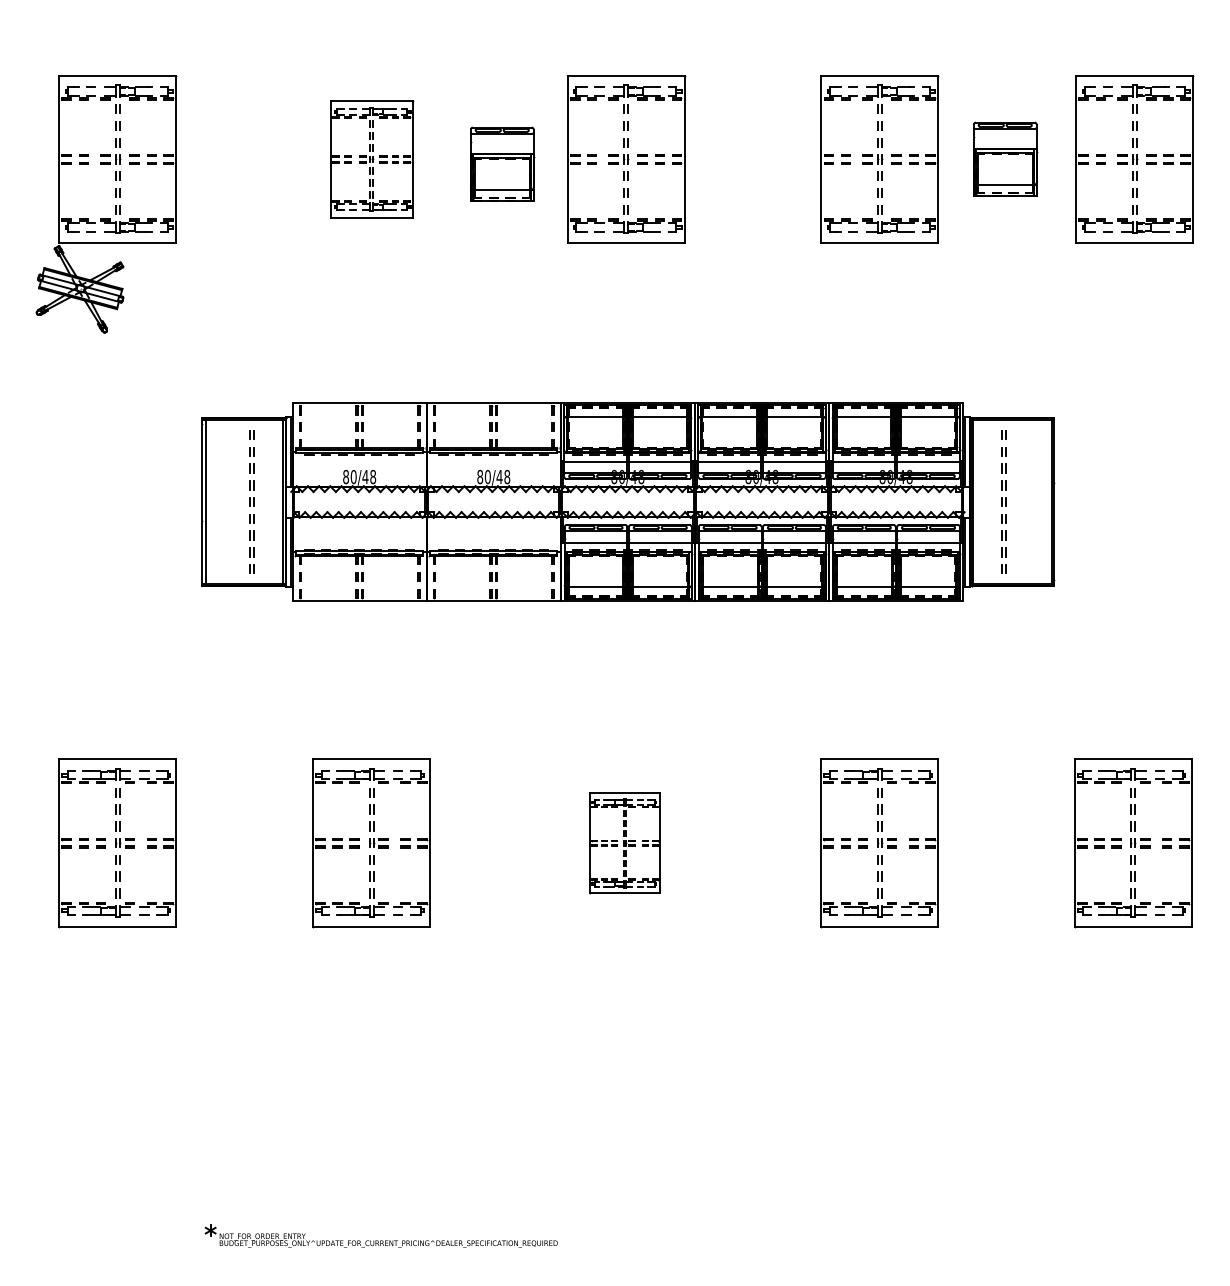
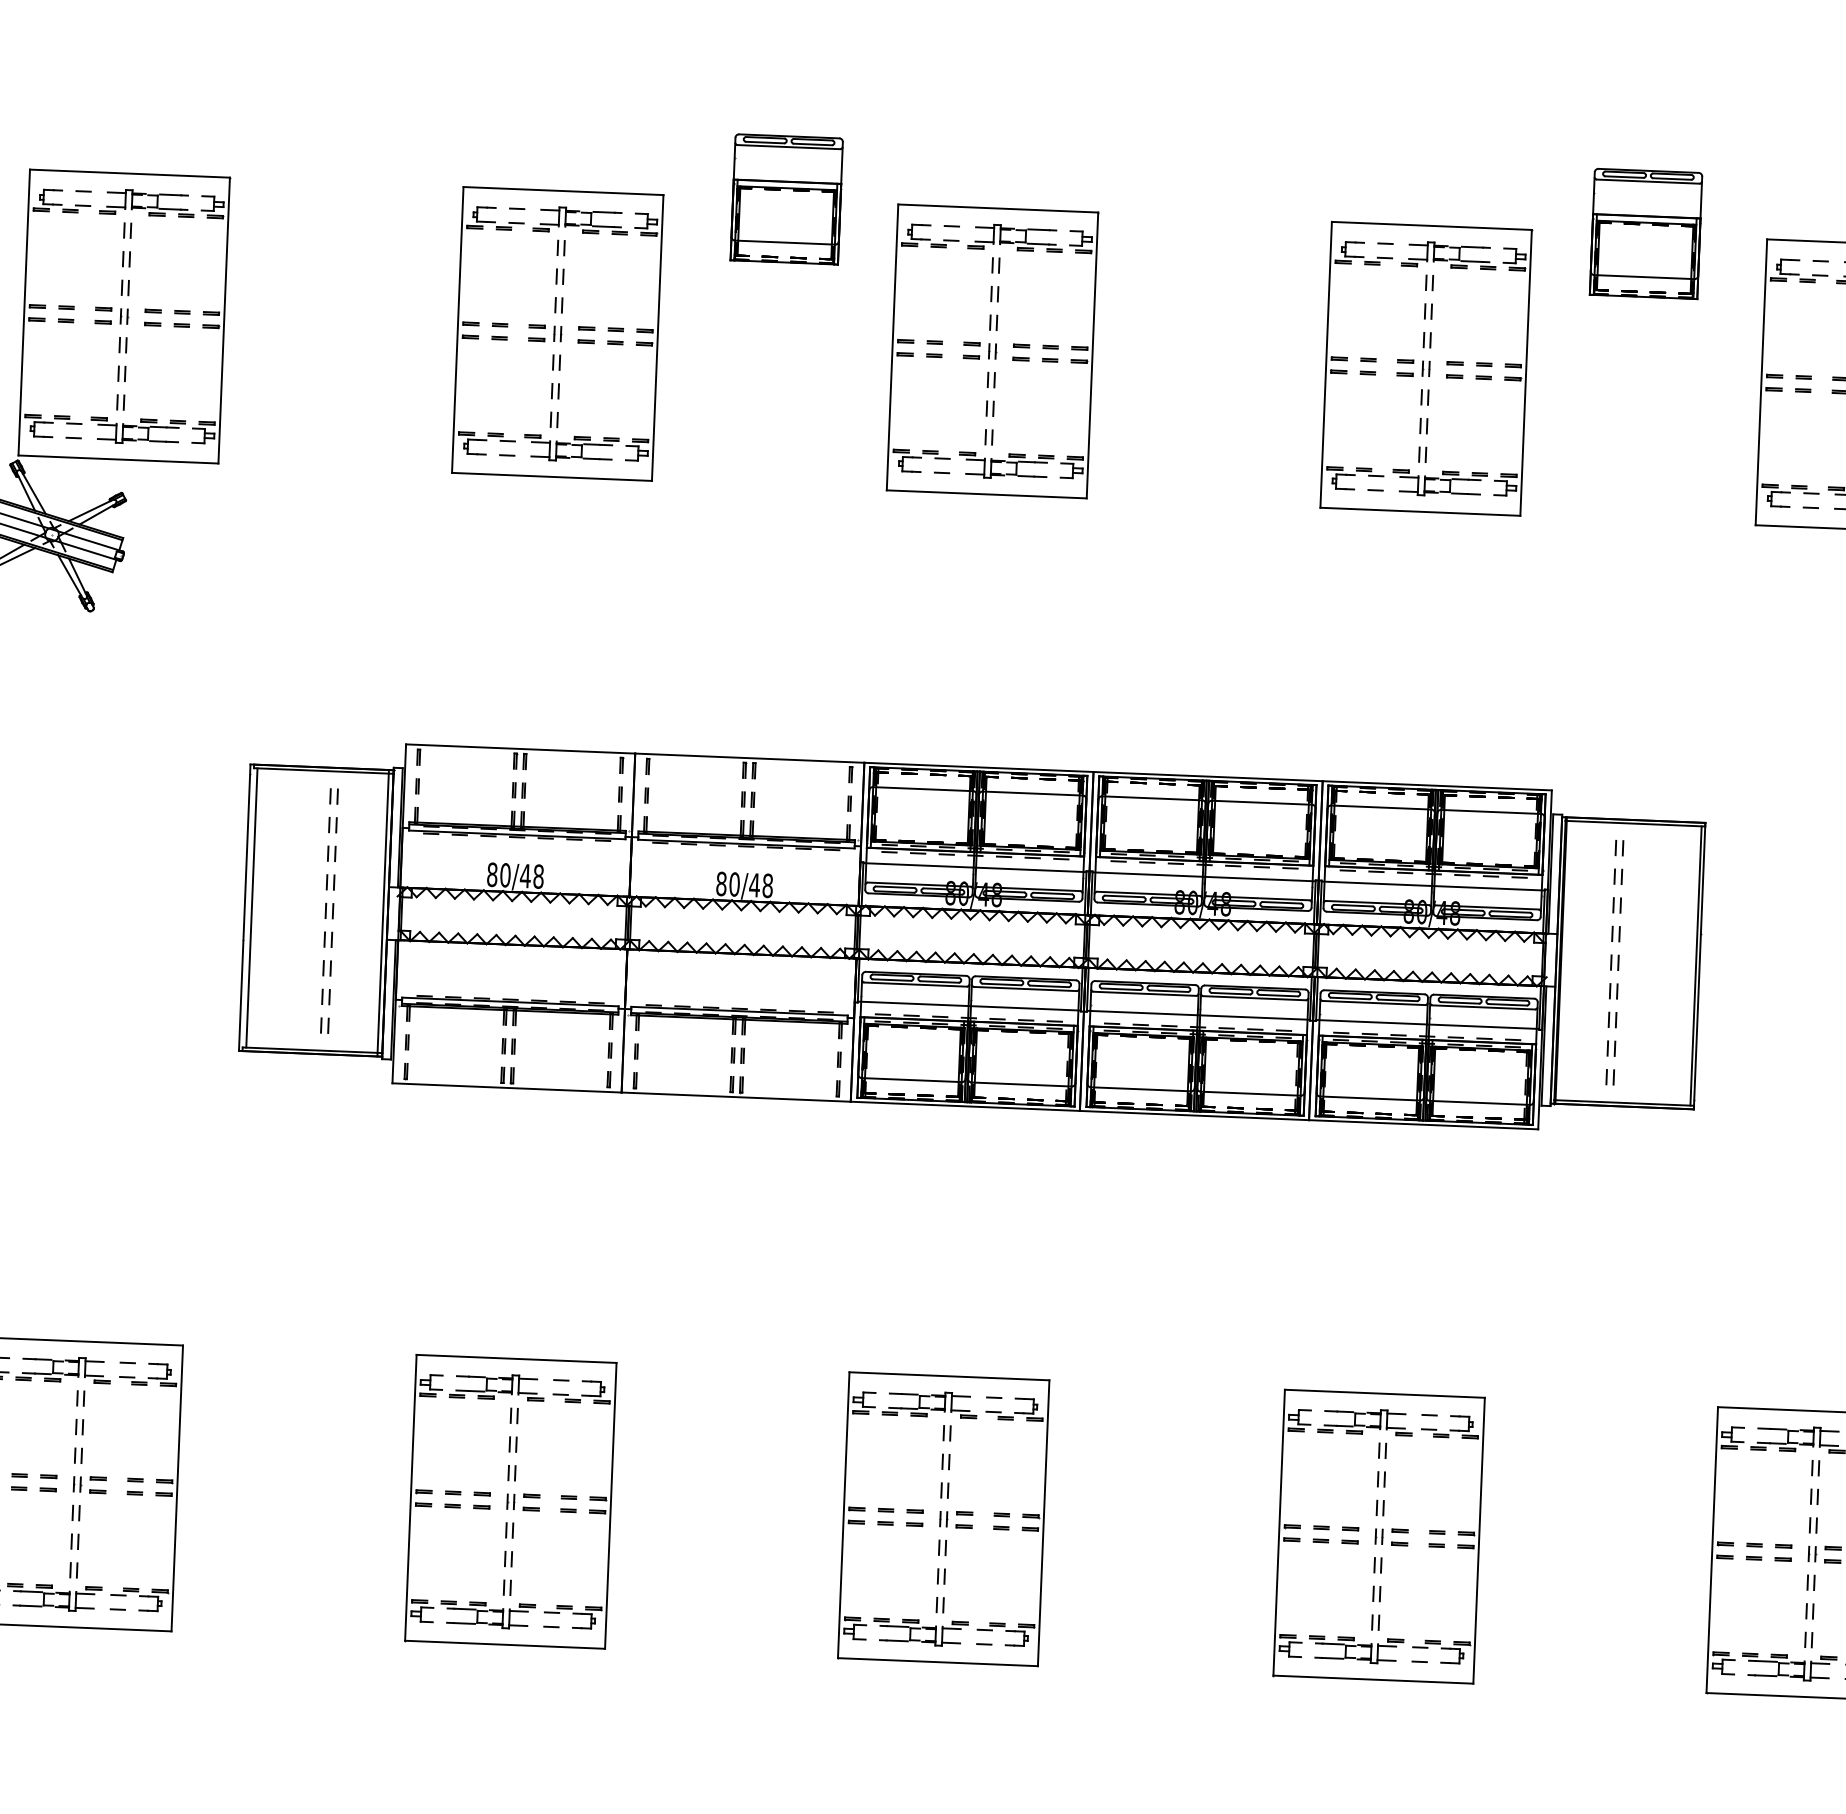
part: (1005, 158) -> (1646, 232), moved
part: (371, 159) -> (557, 334), size x1.43
part: (502, 163) -> (787, 197), moved
part: (624, 843) -> (942, 1519), size x1.67

